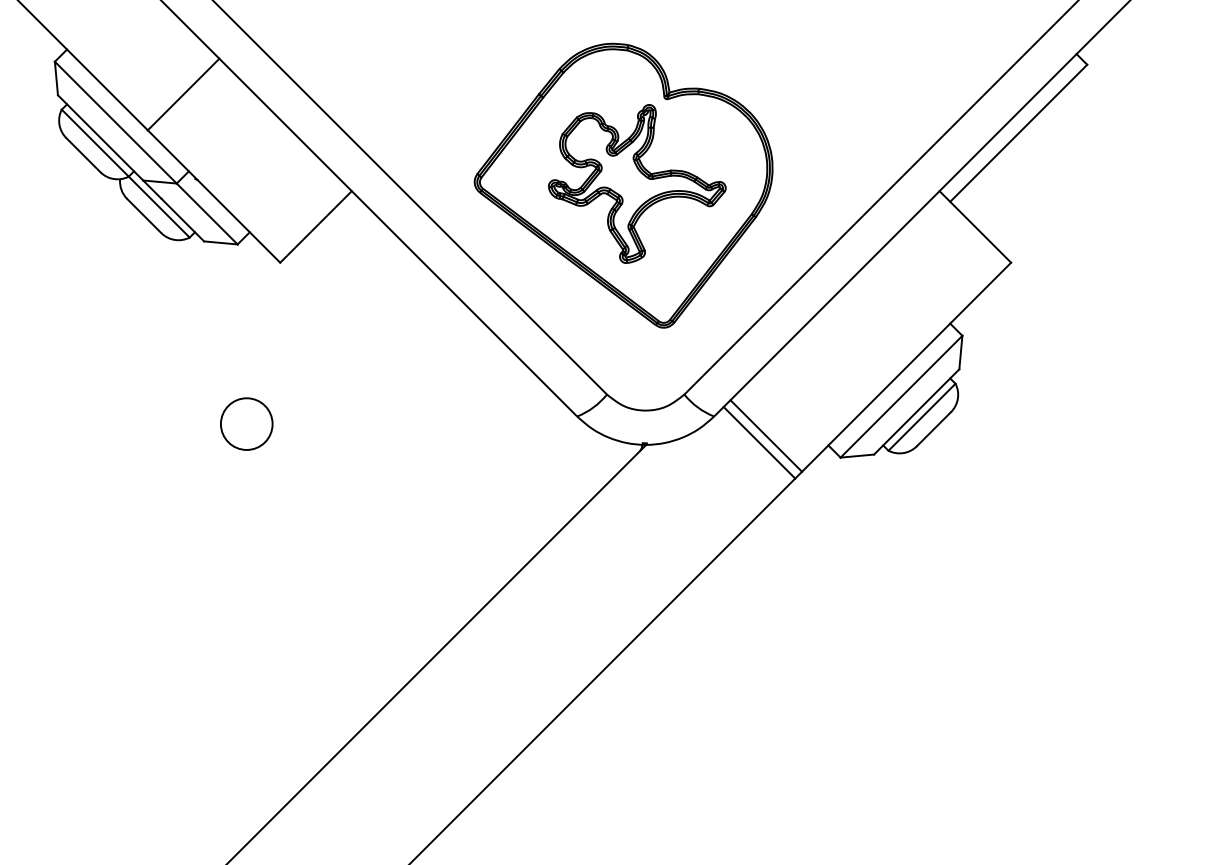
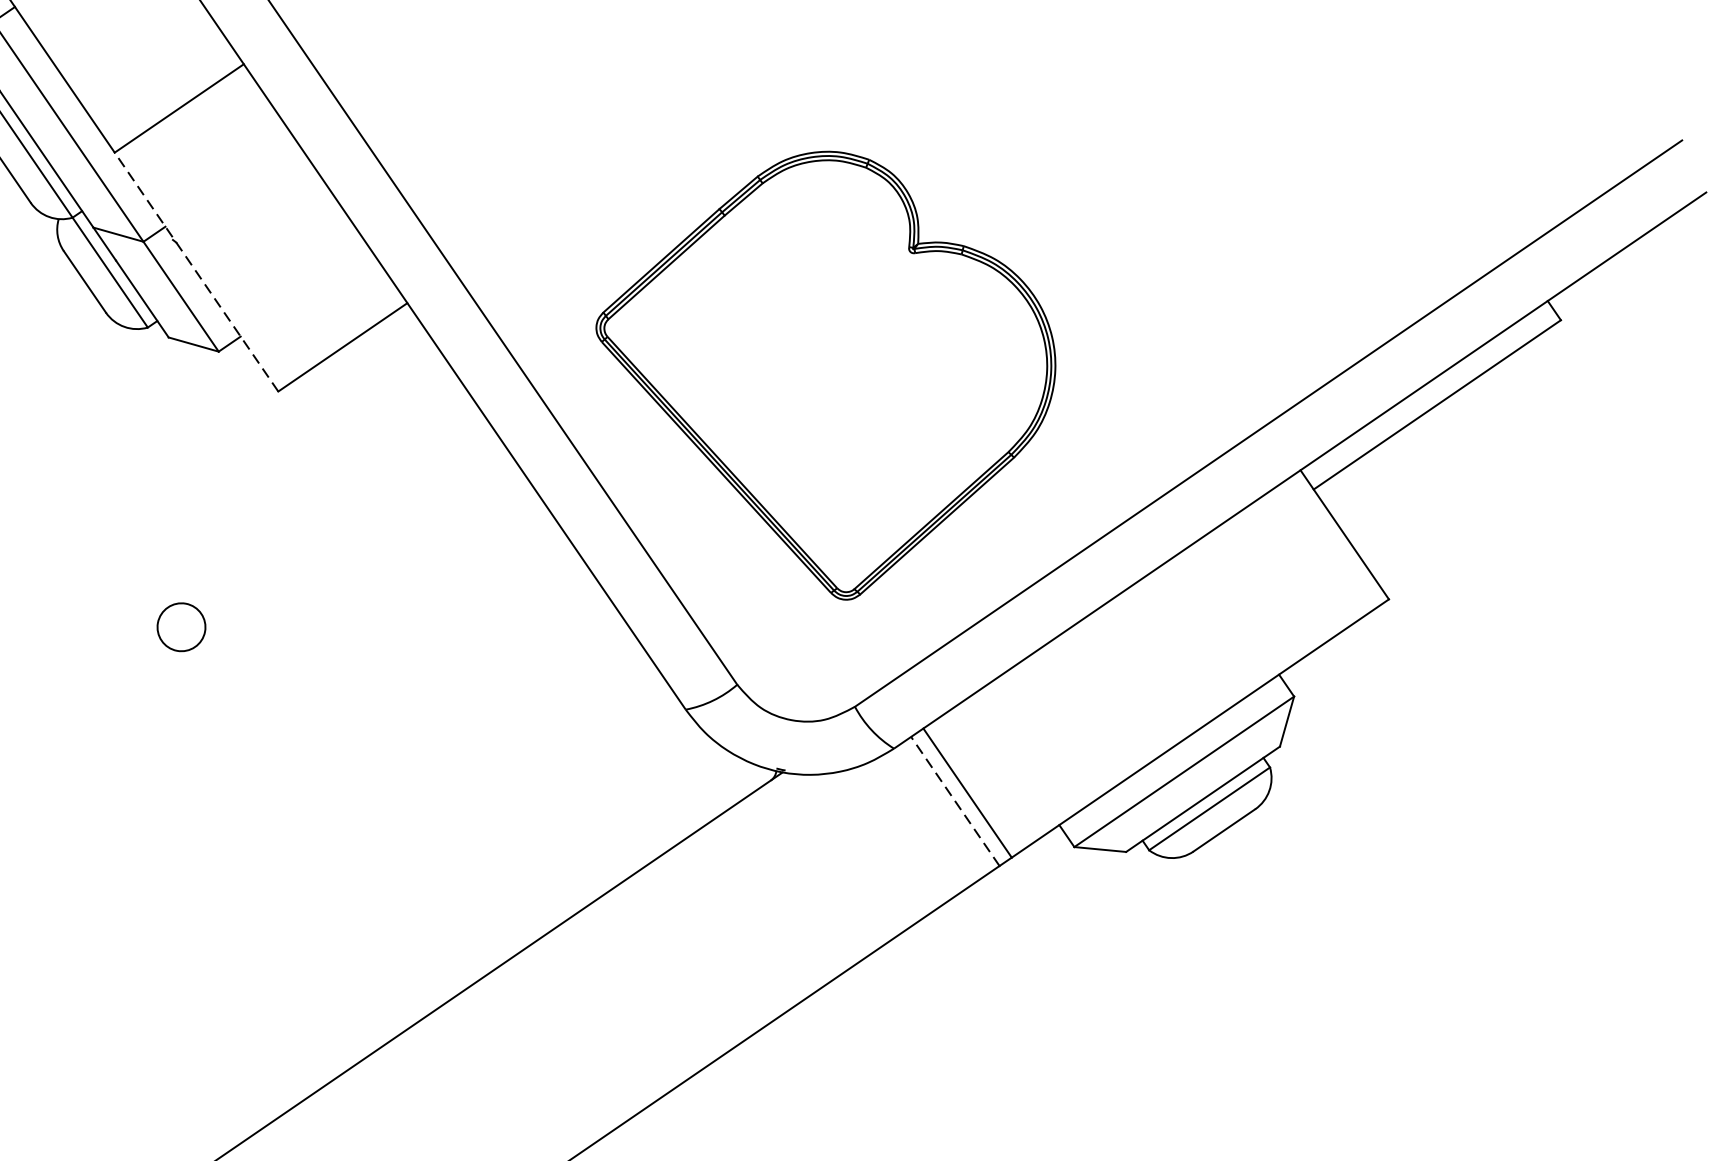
part: (637, 183) -> (843, 372), removed
line: (214, 196) -> (197, 272), solid -> dashed
circle: (246, 423) -> (181, 626), size x0.6
line: (759, 442) -> (955, 801), solid -> dashed

